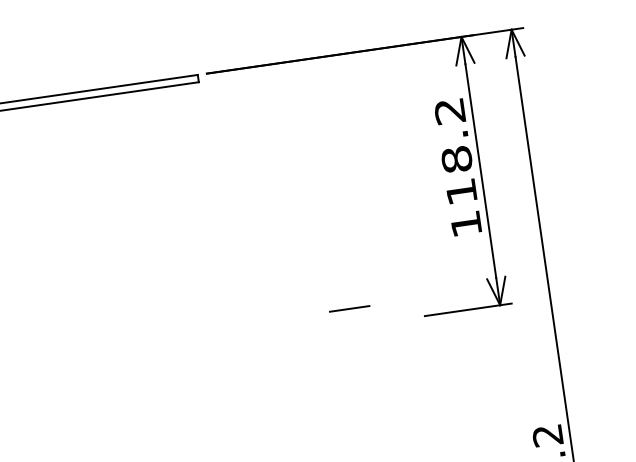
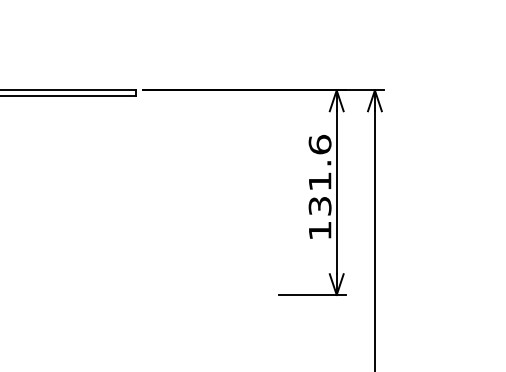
text: (454, 151) -> (319, 175), 118.2 -> 131.6
line: (349, 308) -> (223, 281), removed

